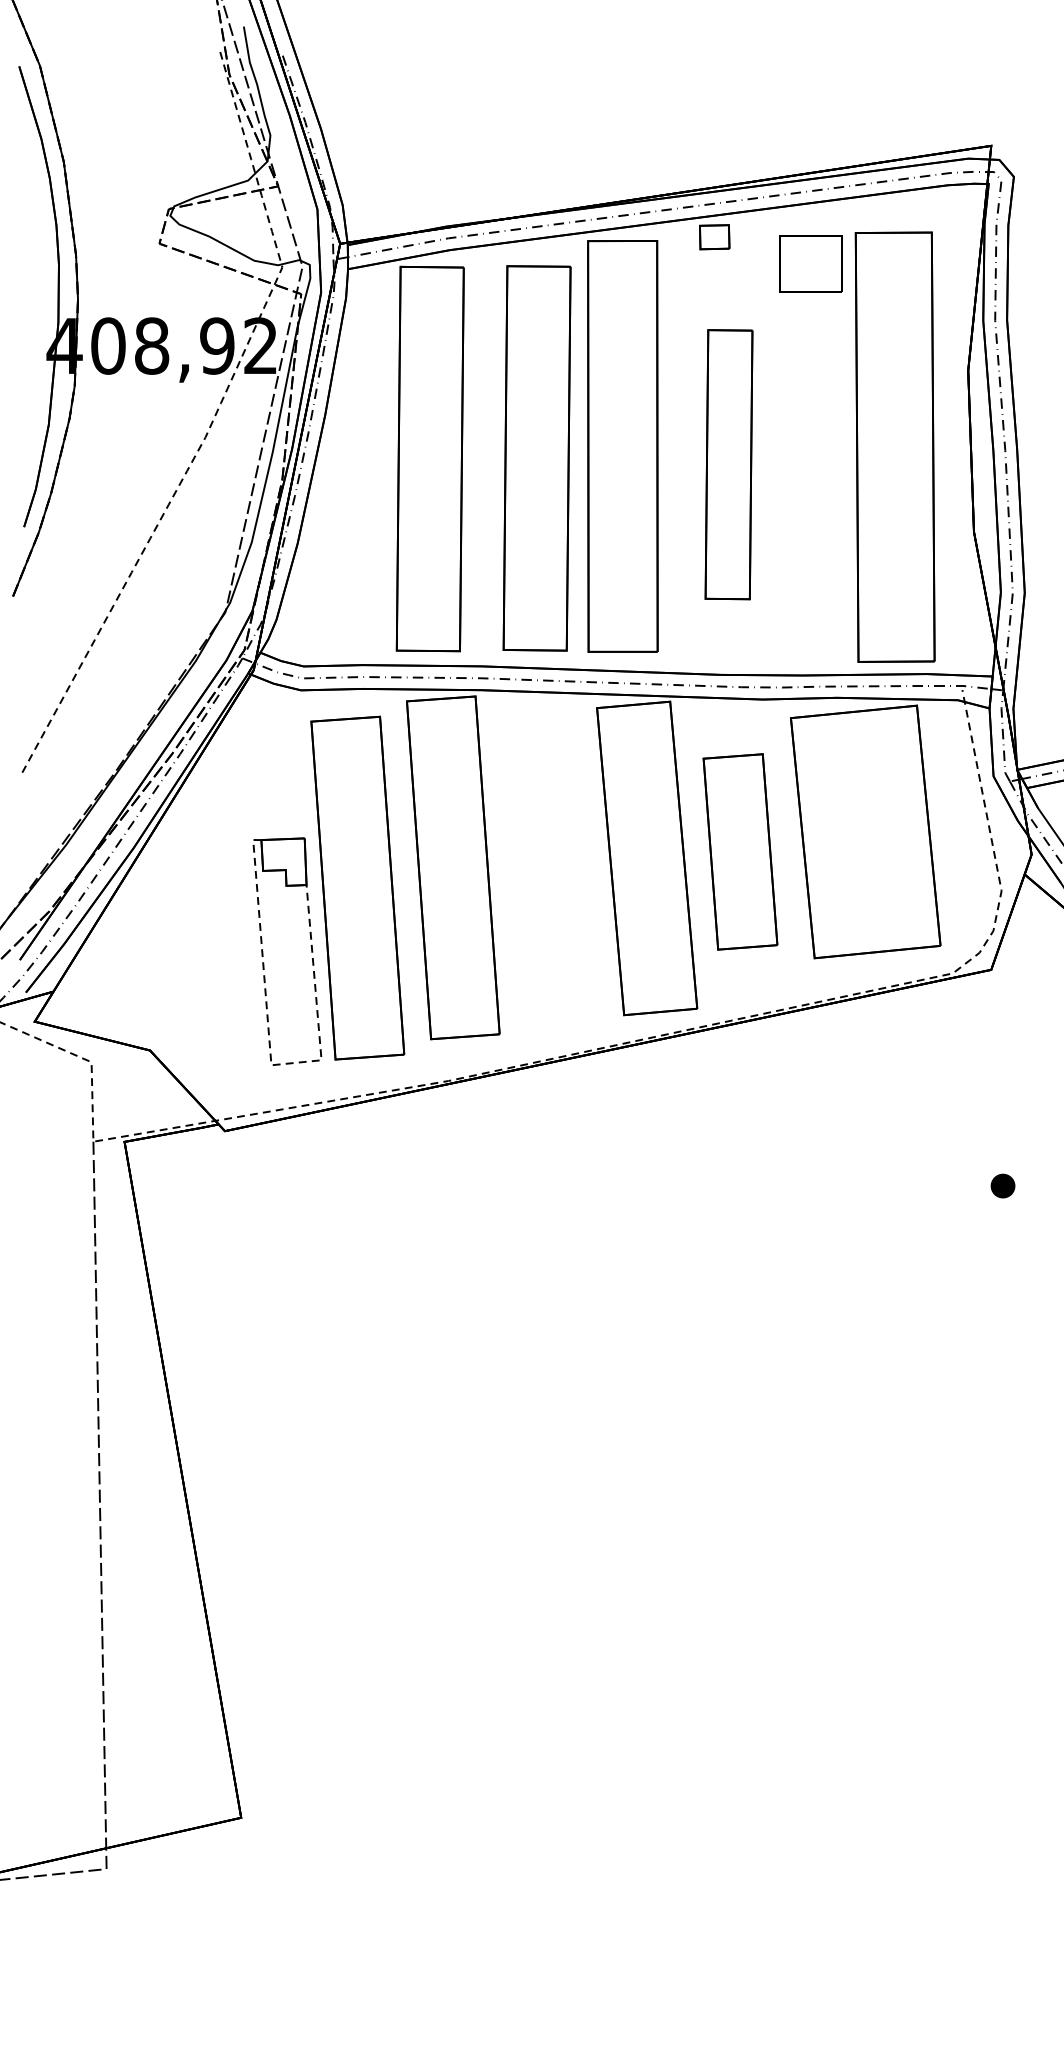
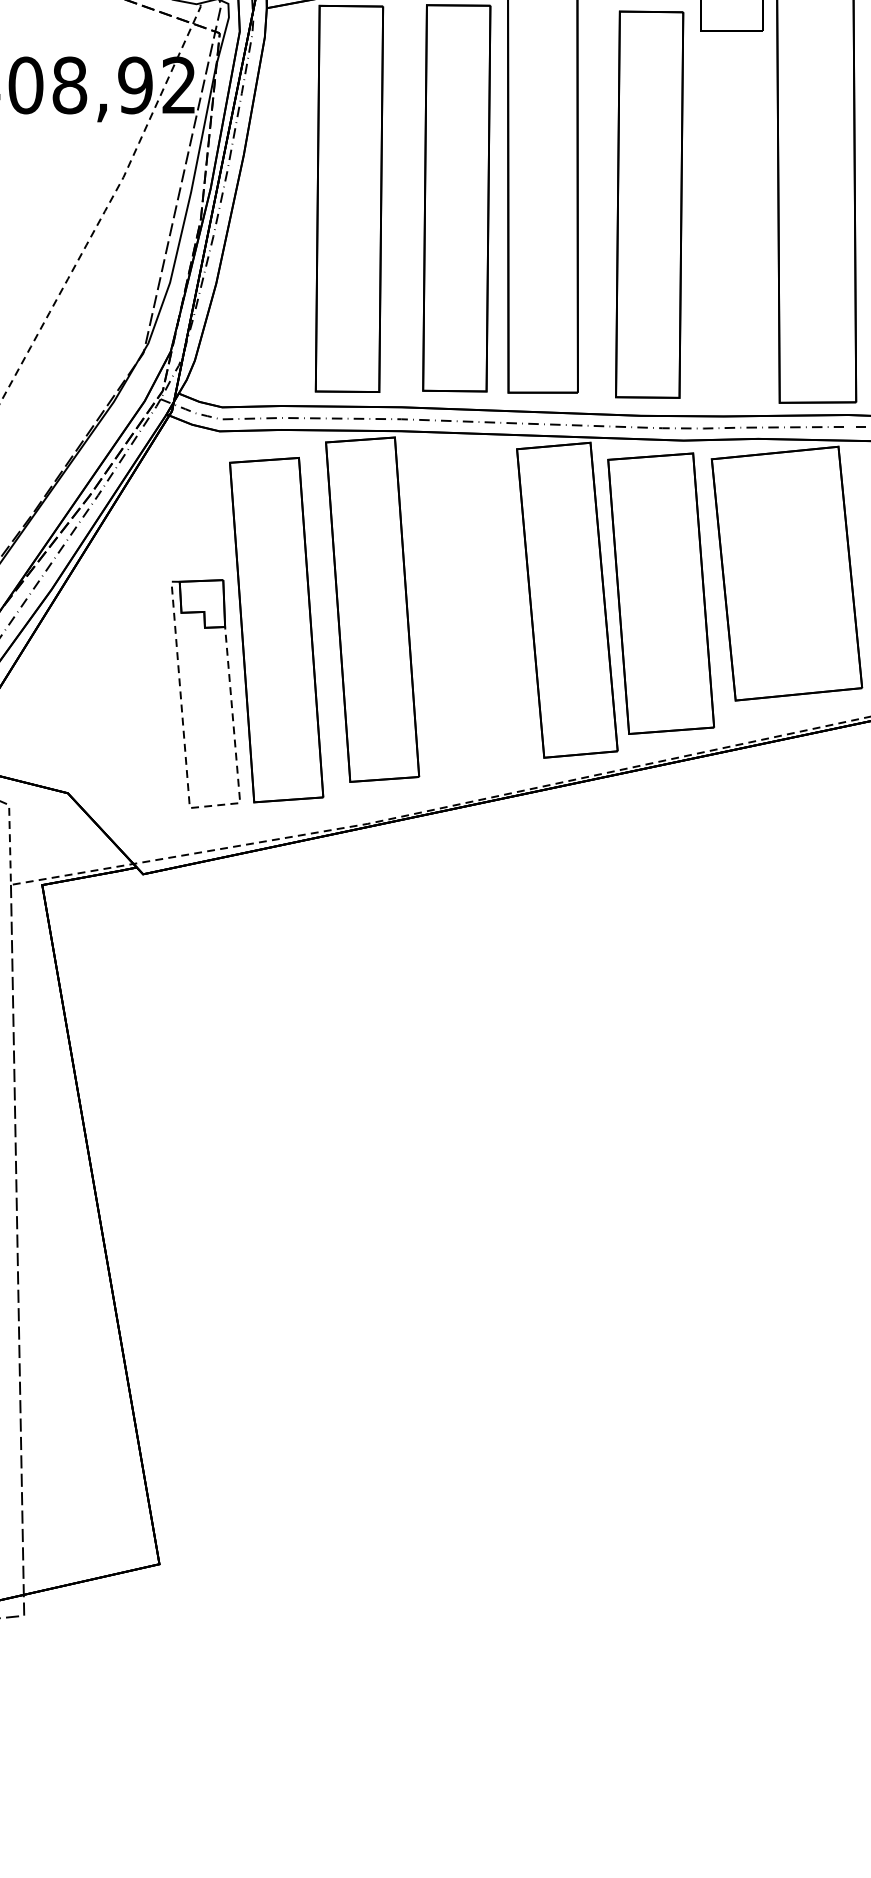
part: (728, 464) -> (649, 204), size x1.43
part: (740, 851) -> (661, 593), size x1.43

